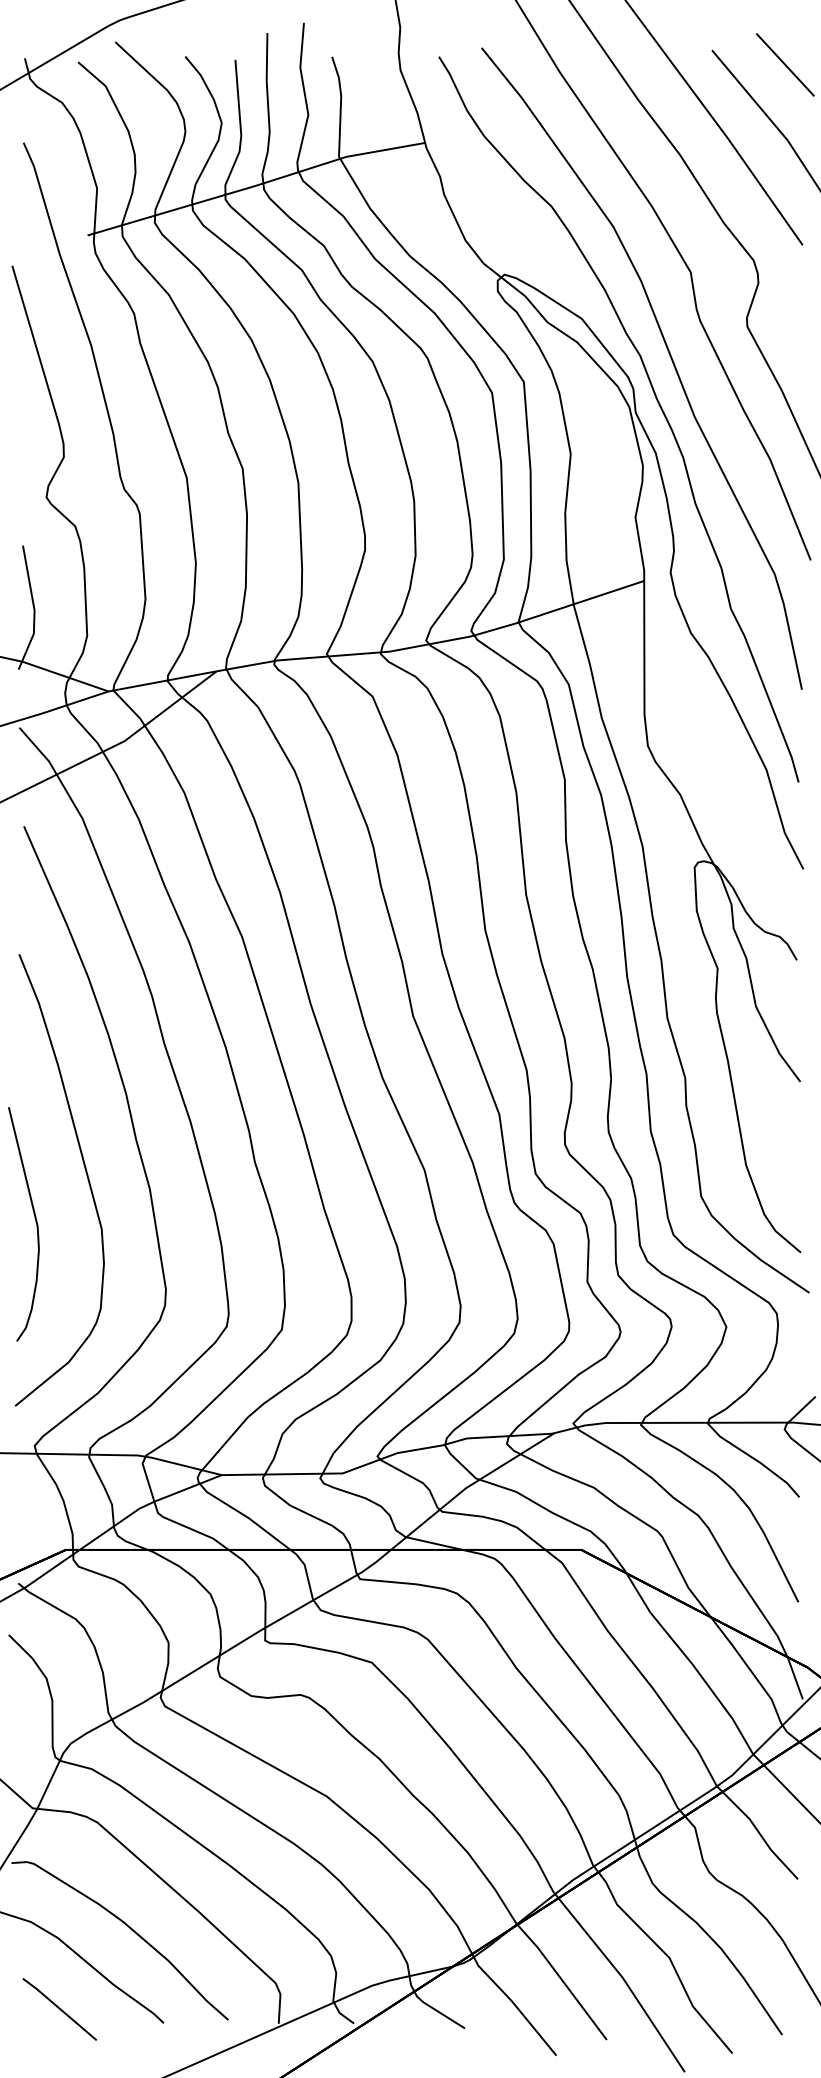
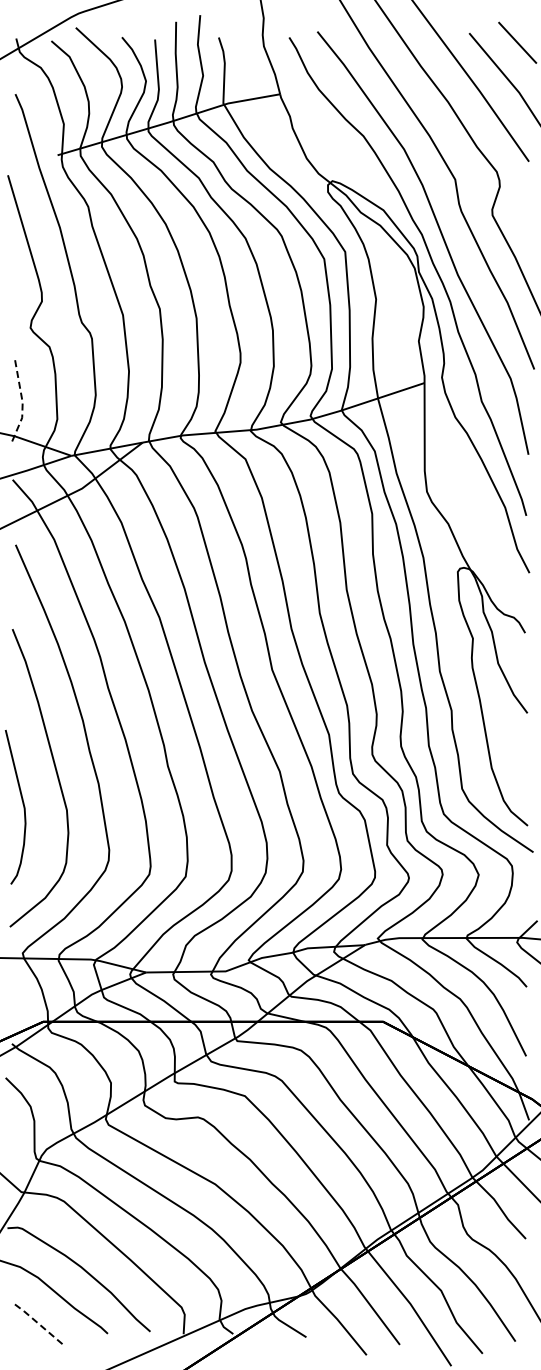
line: (34, 610) -> (22, 402), solid -> dashed
line: (60, 2009) -> (39, 1324), solid -> dashed

